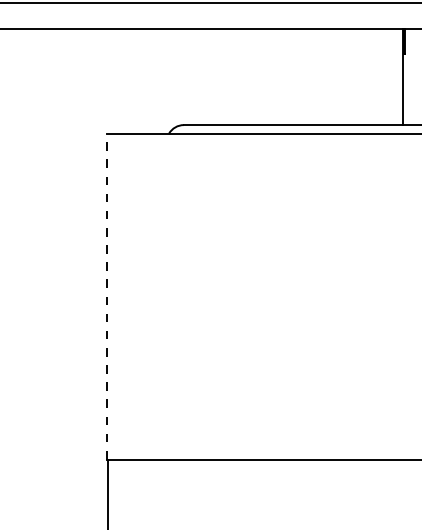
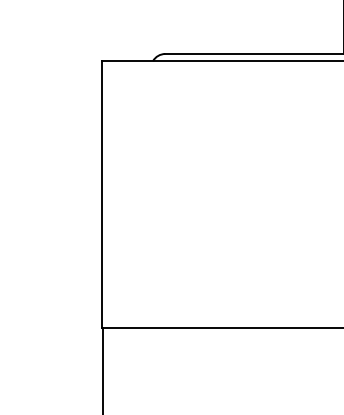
line: (106, 296) -> (101, 194), dashed -> solid

